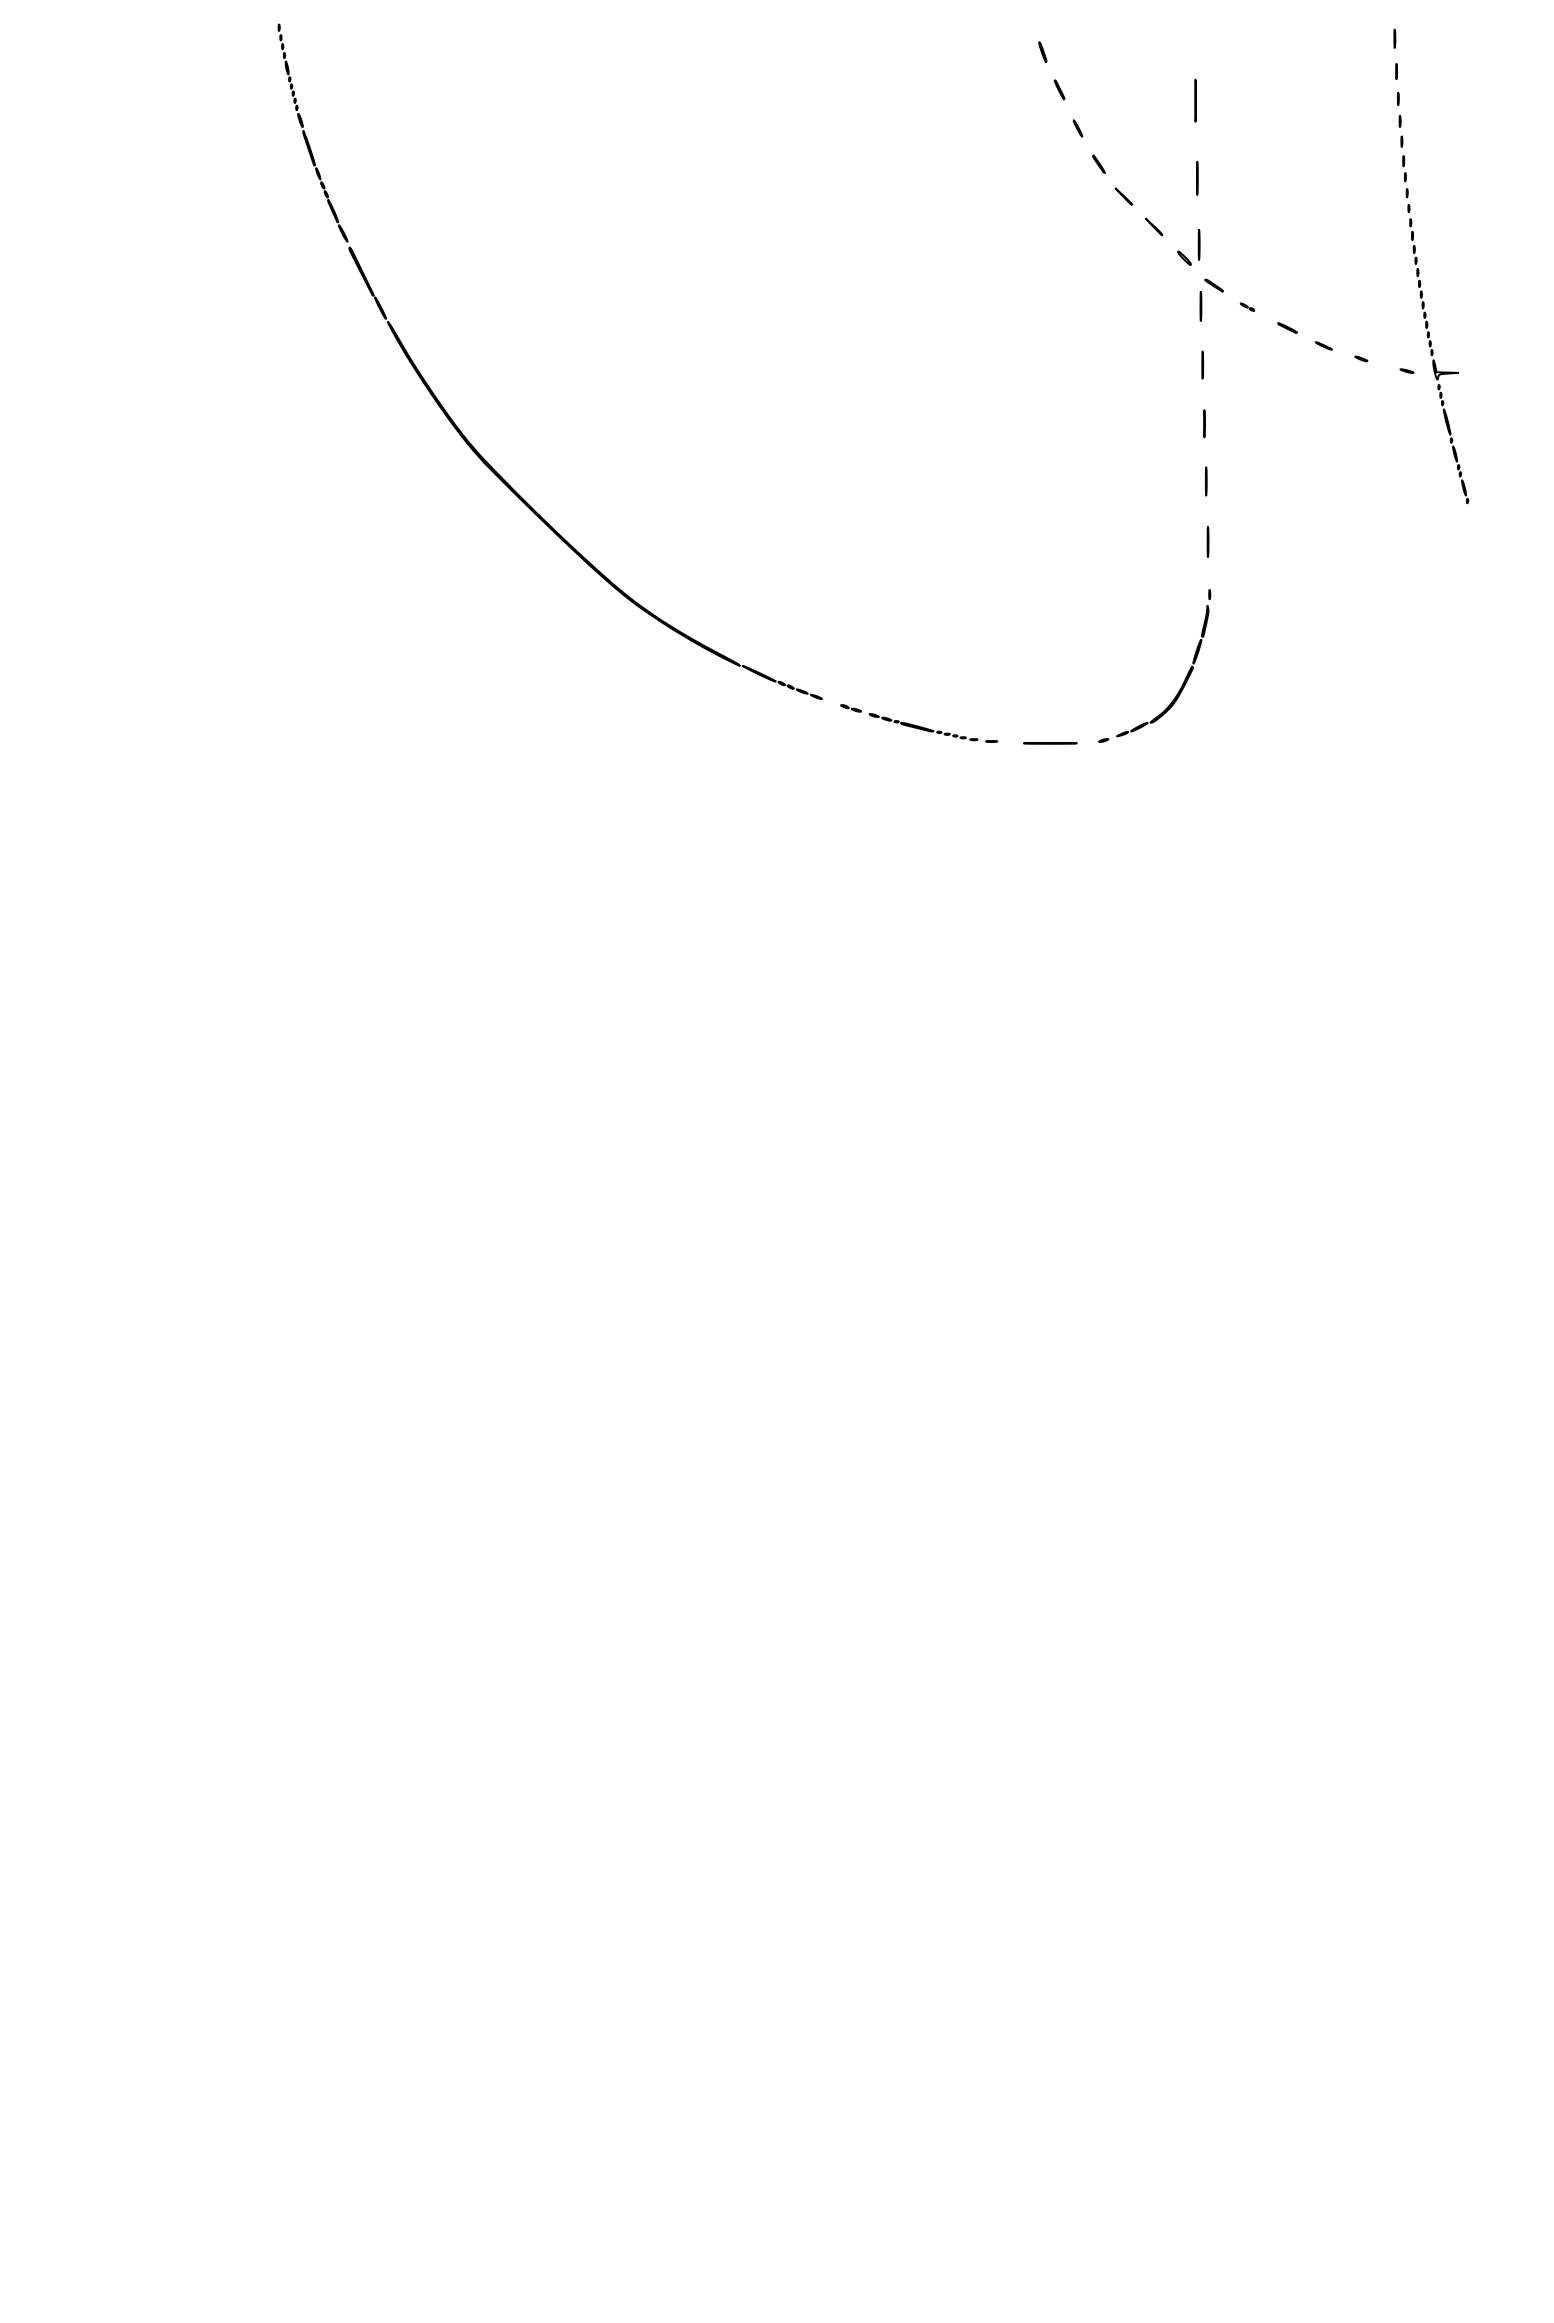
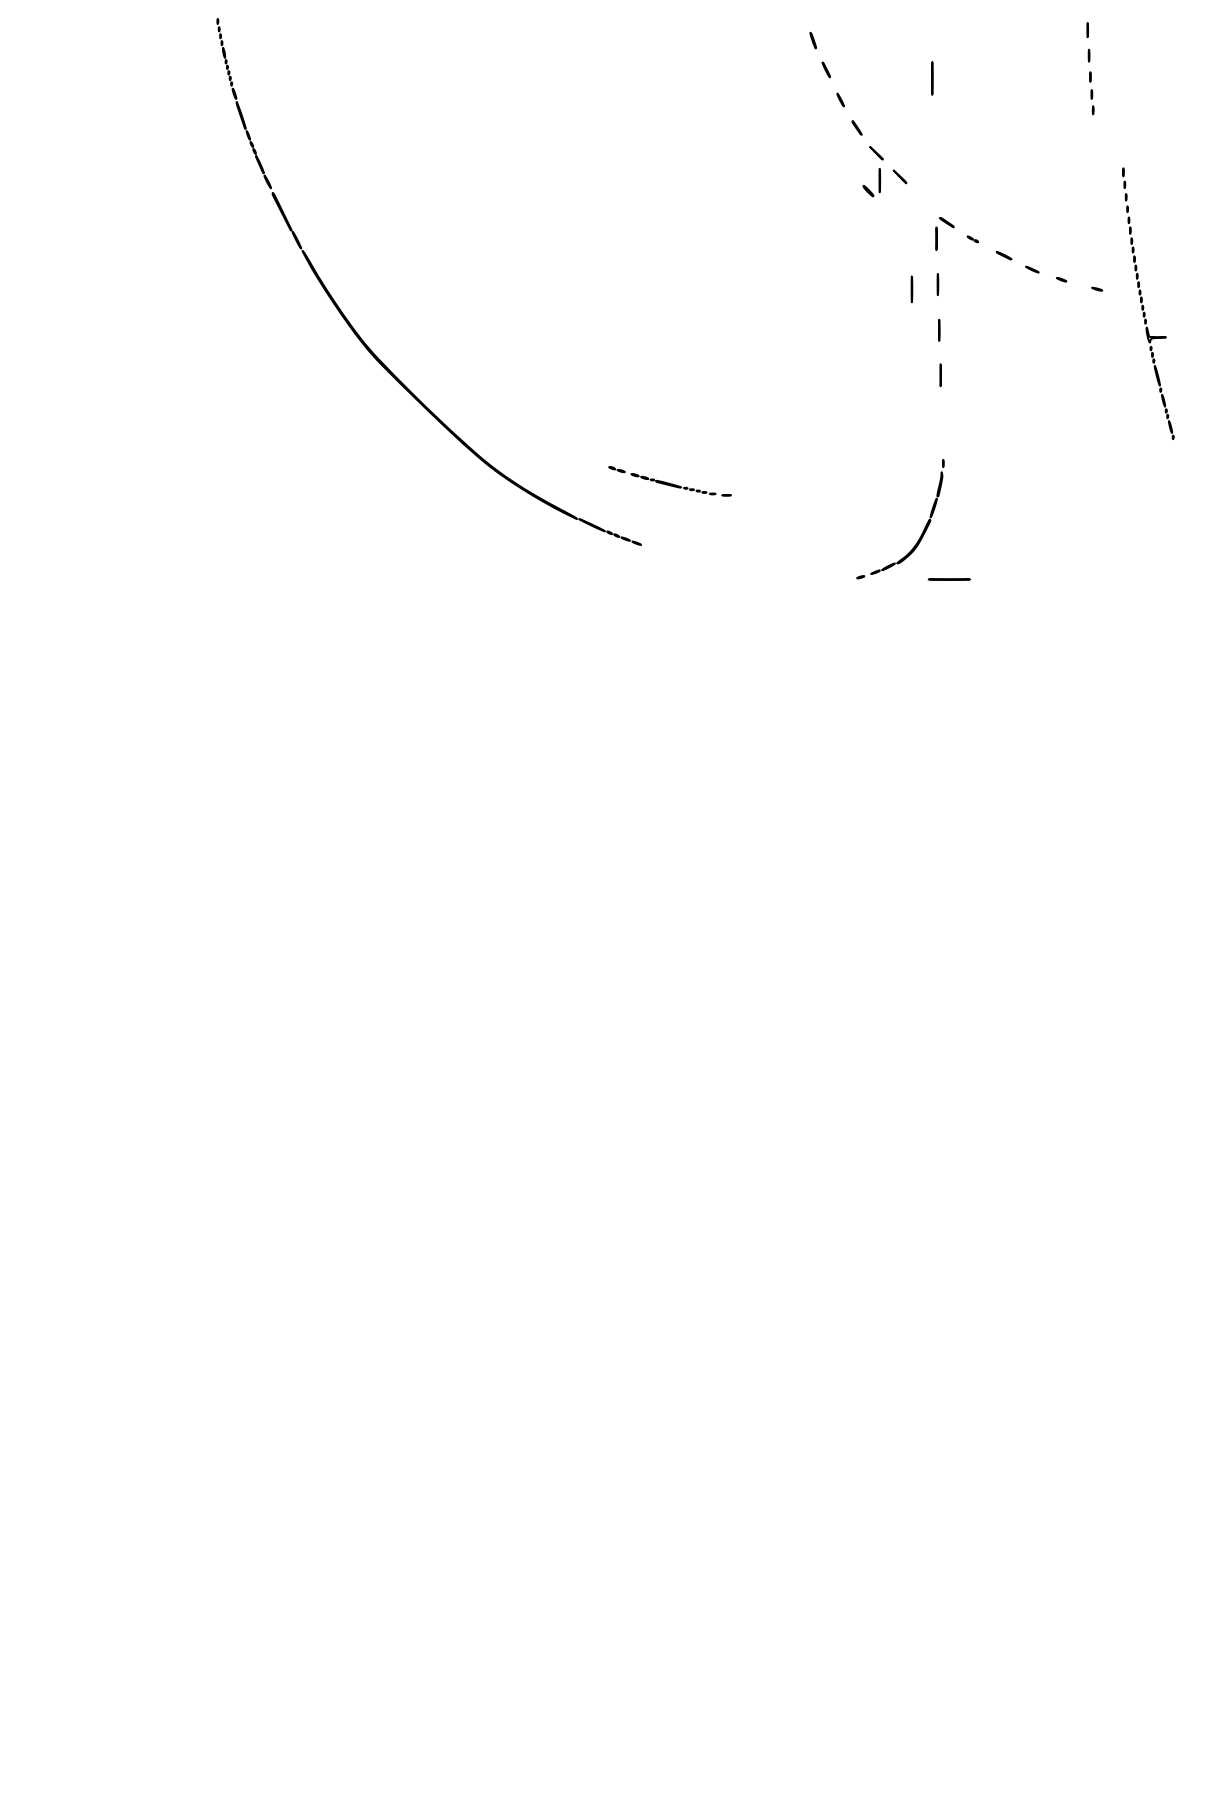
line: (1197, 177) -> (912, 288), moved
part: (1182, 253) -> (866, 187), moved
part: (1429, 331) -> (1143, 305), moved
line: (1207, 541) -> (941, 422), removed
part: (919, 723) -> (670, 481), moved
line: (1050, 743) -> (949, 579), moved

